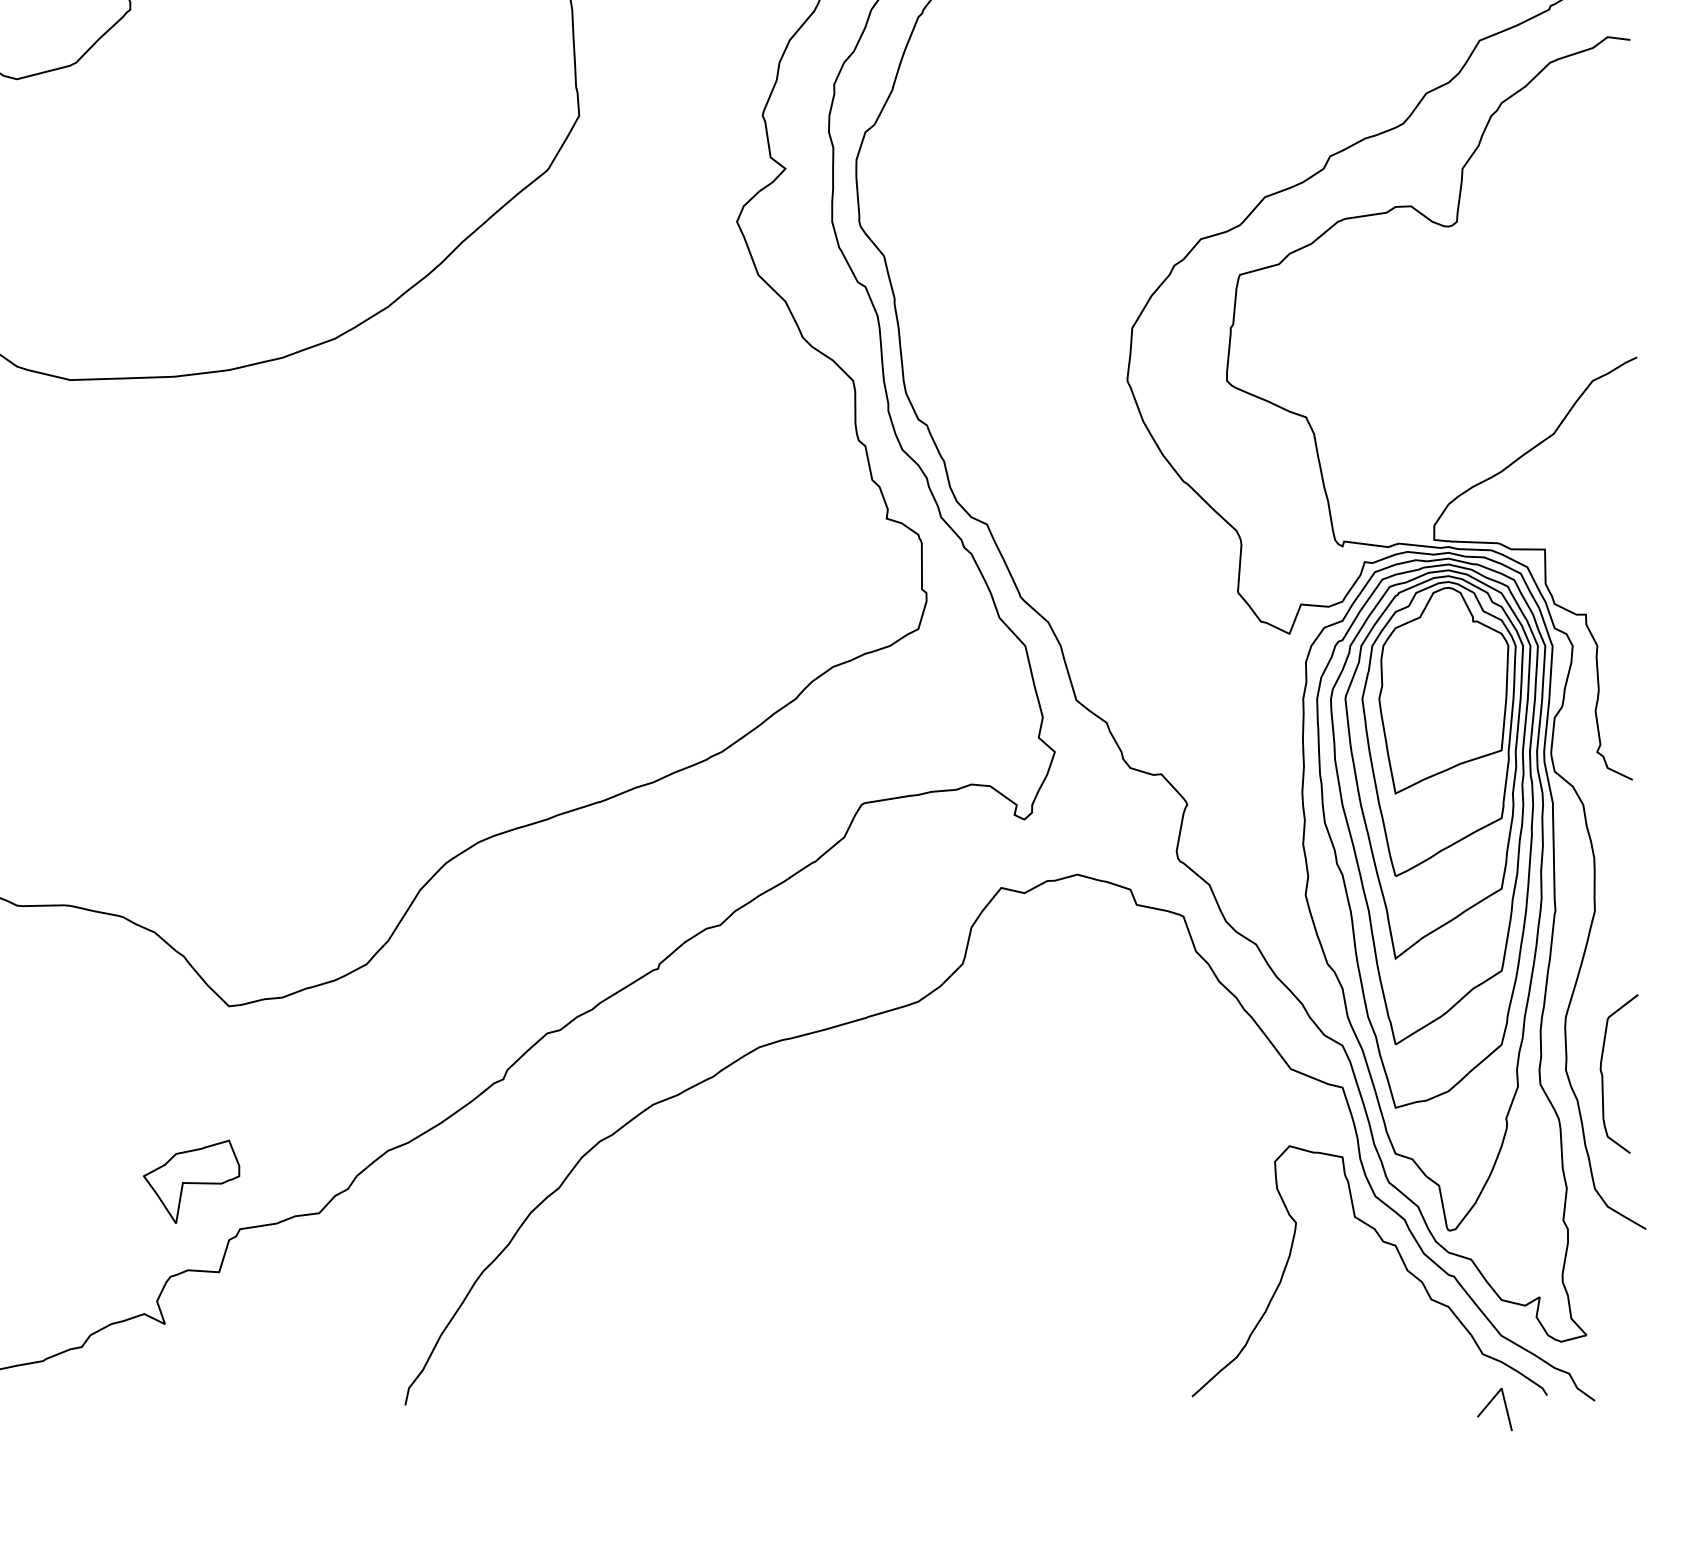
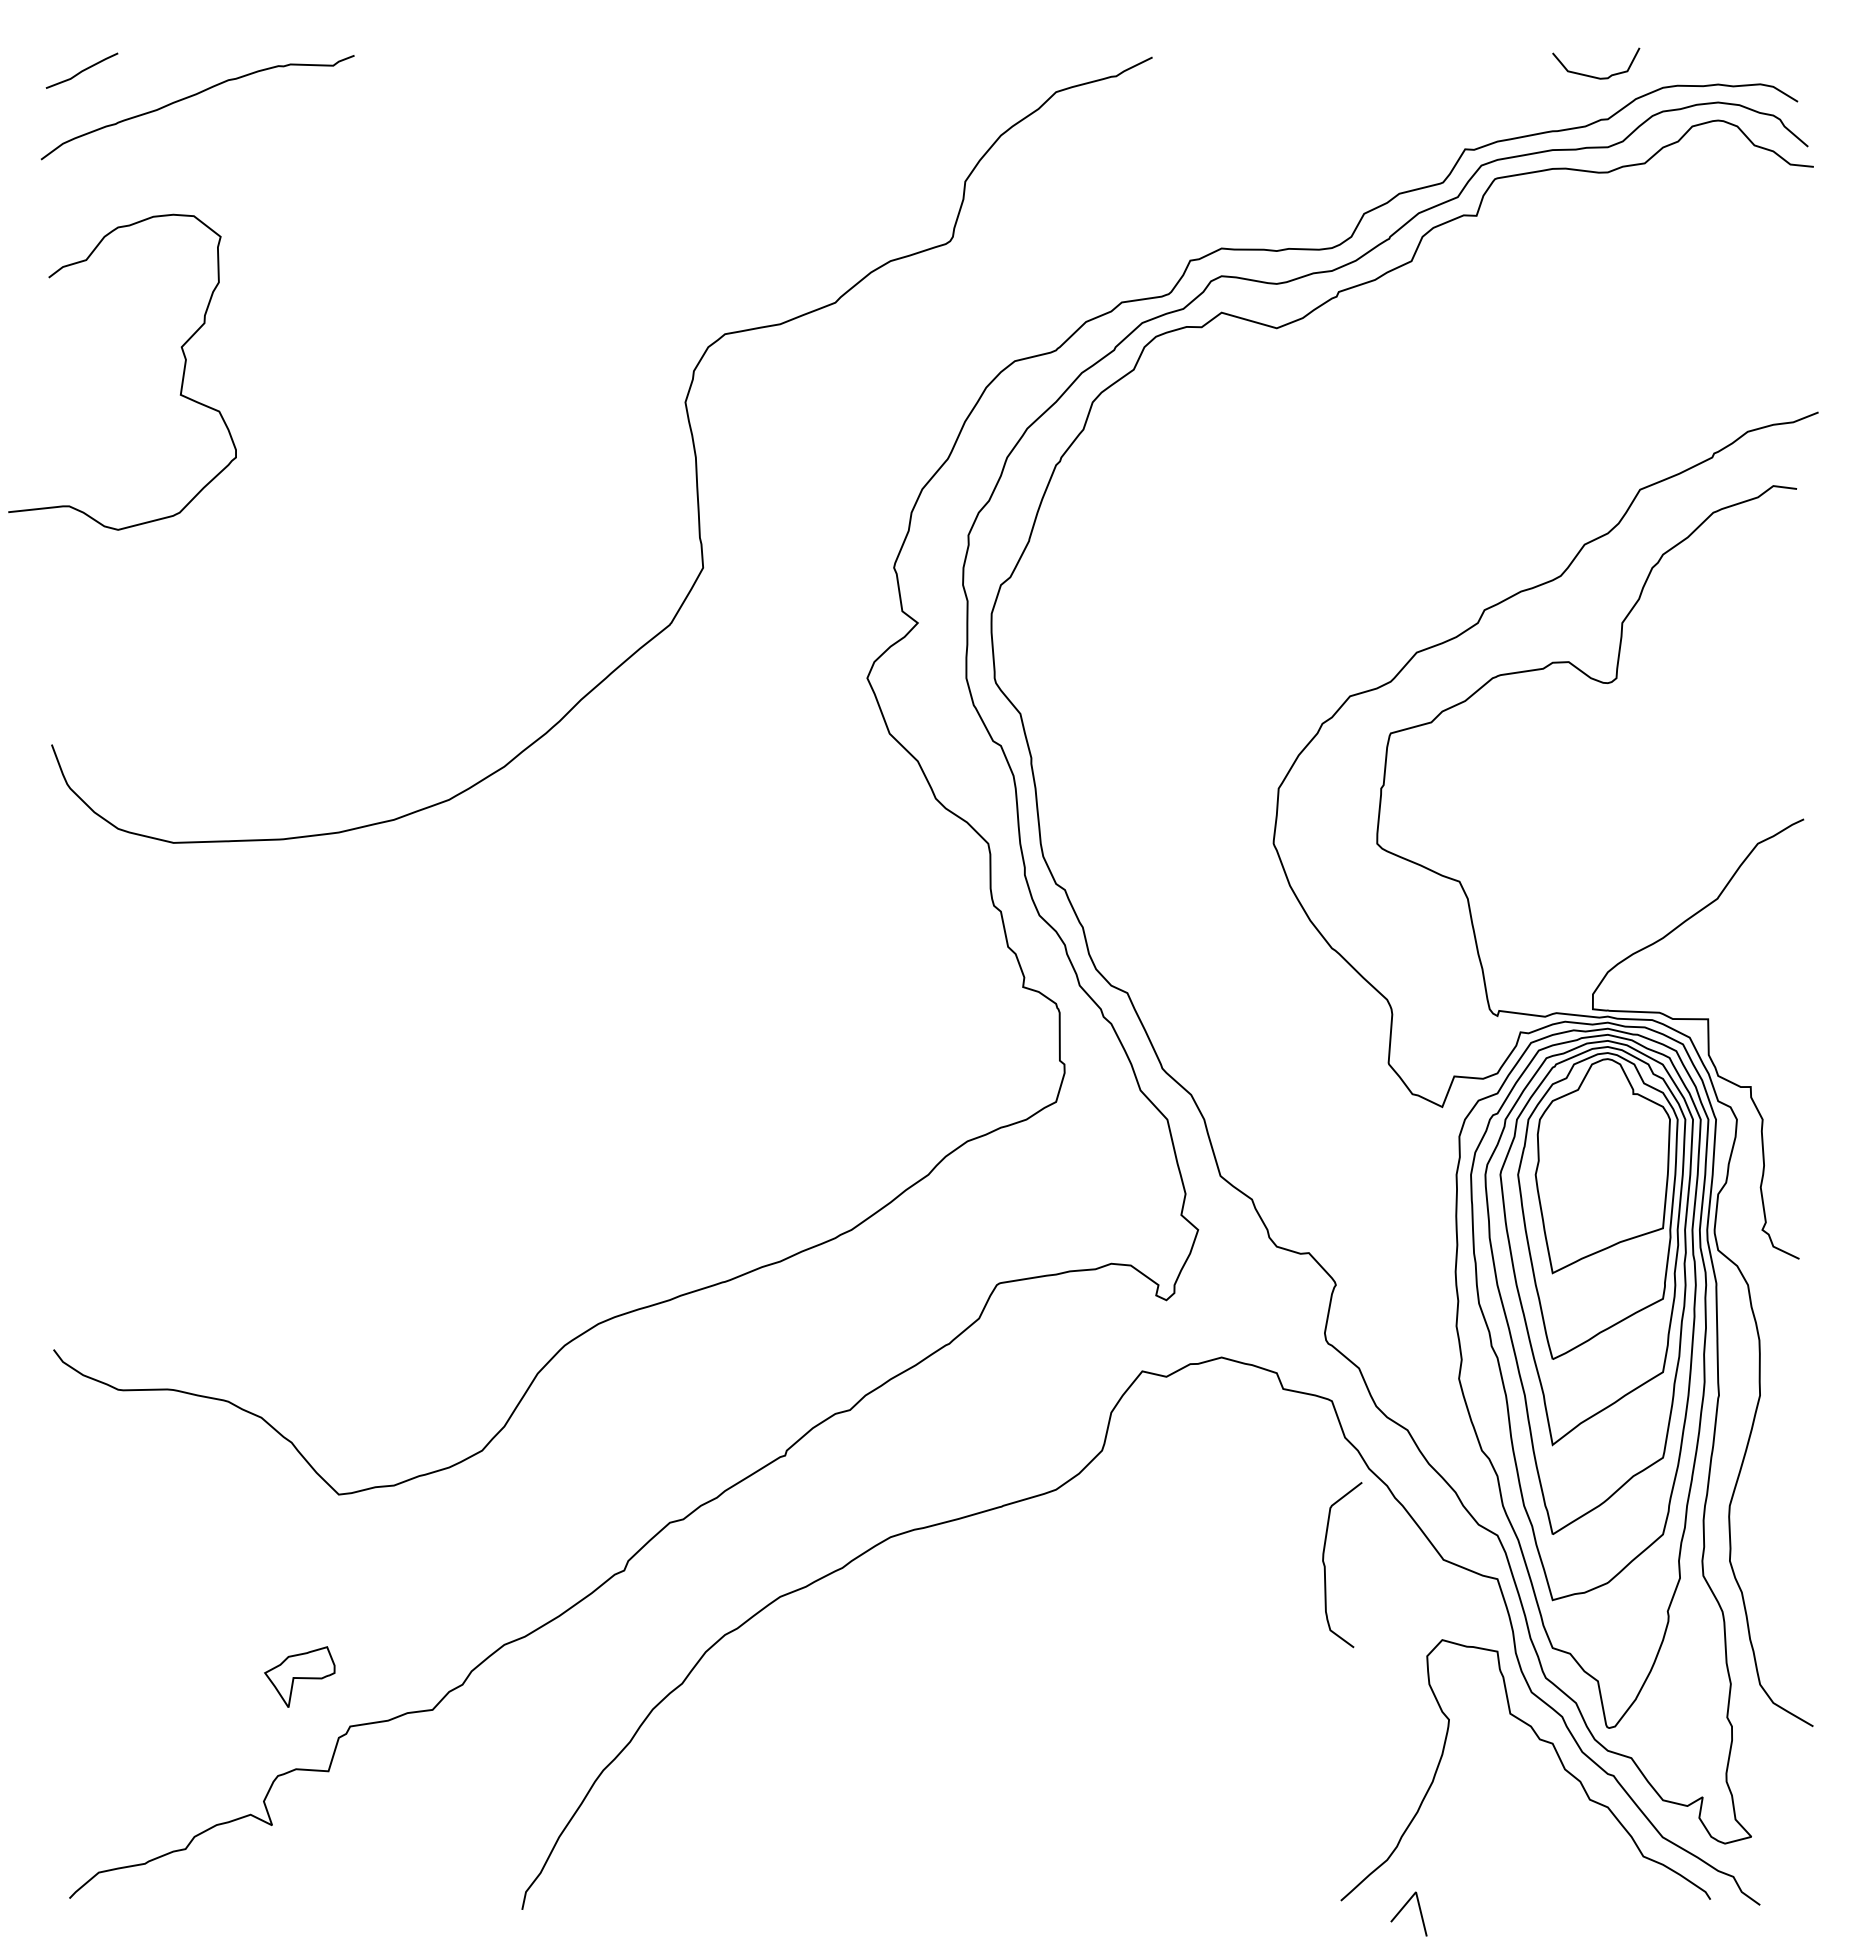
curve: (1603, 1074) -> (1325, 1565), moved
part: (191, 1181) -> (299, 1676), size x0.7
line: (1489, 1404) -> (1403, 1908), moved

